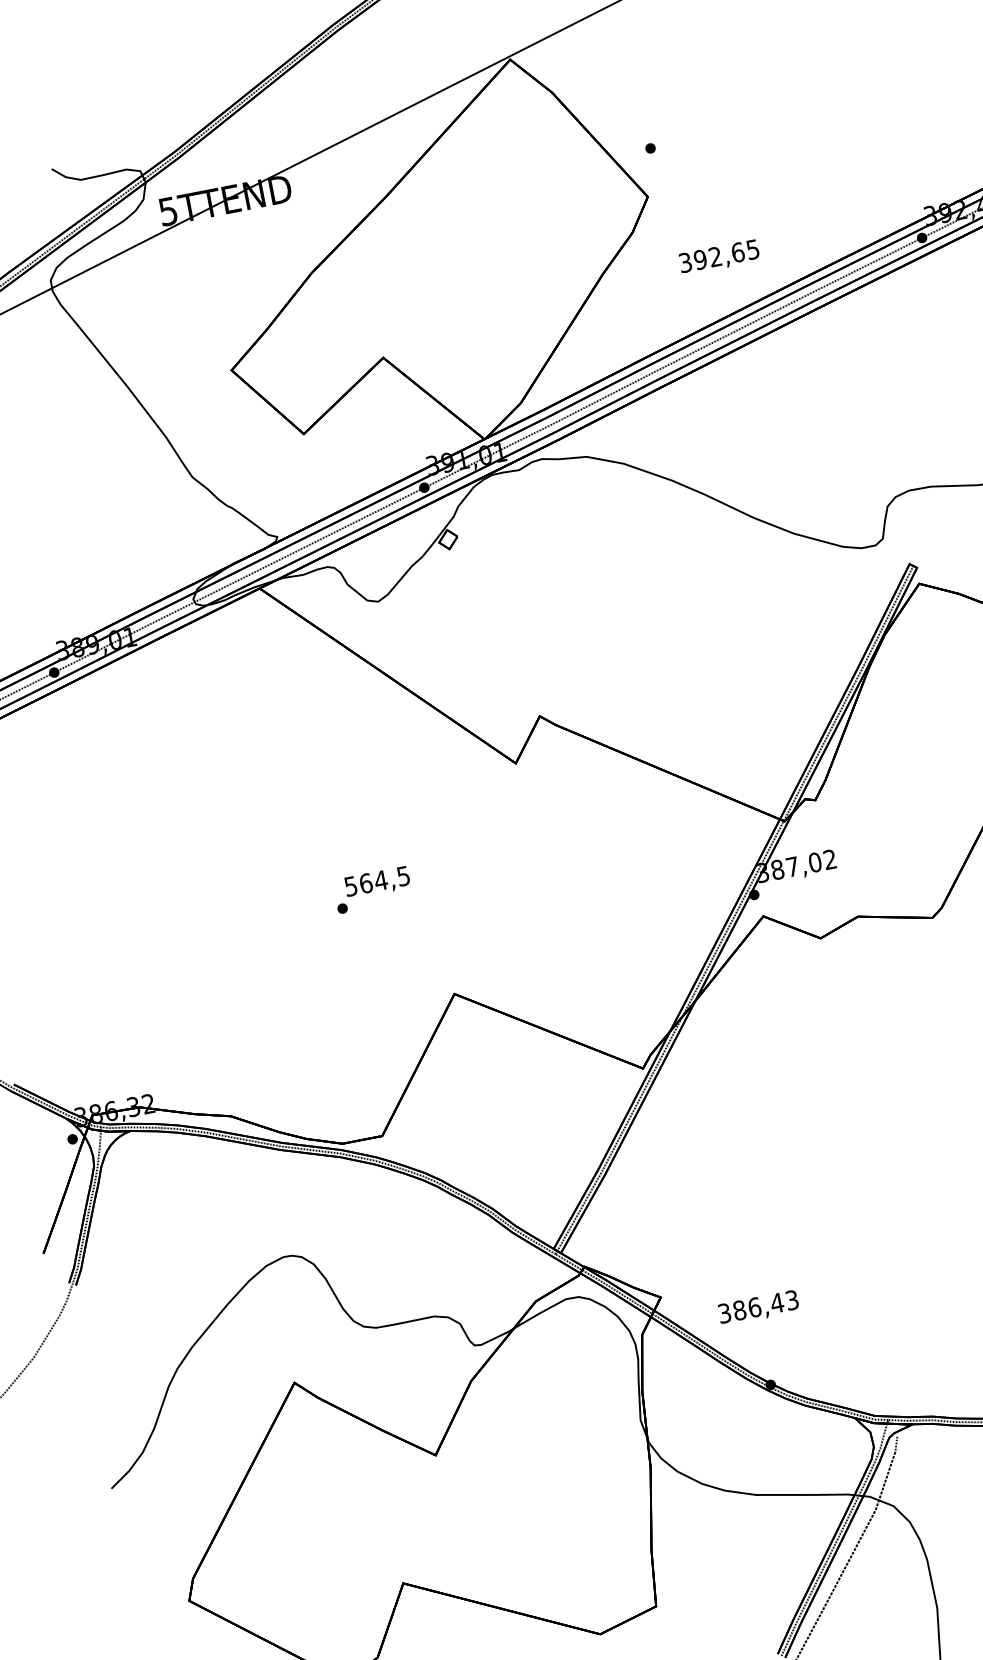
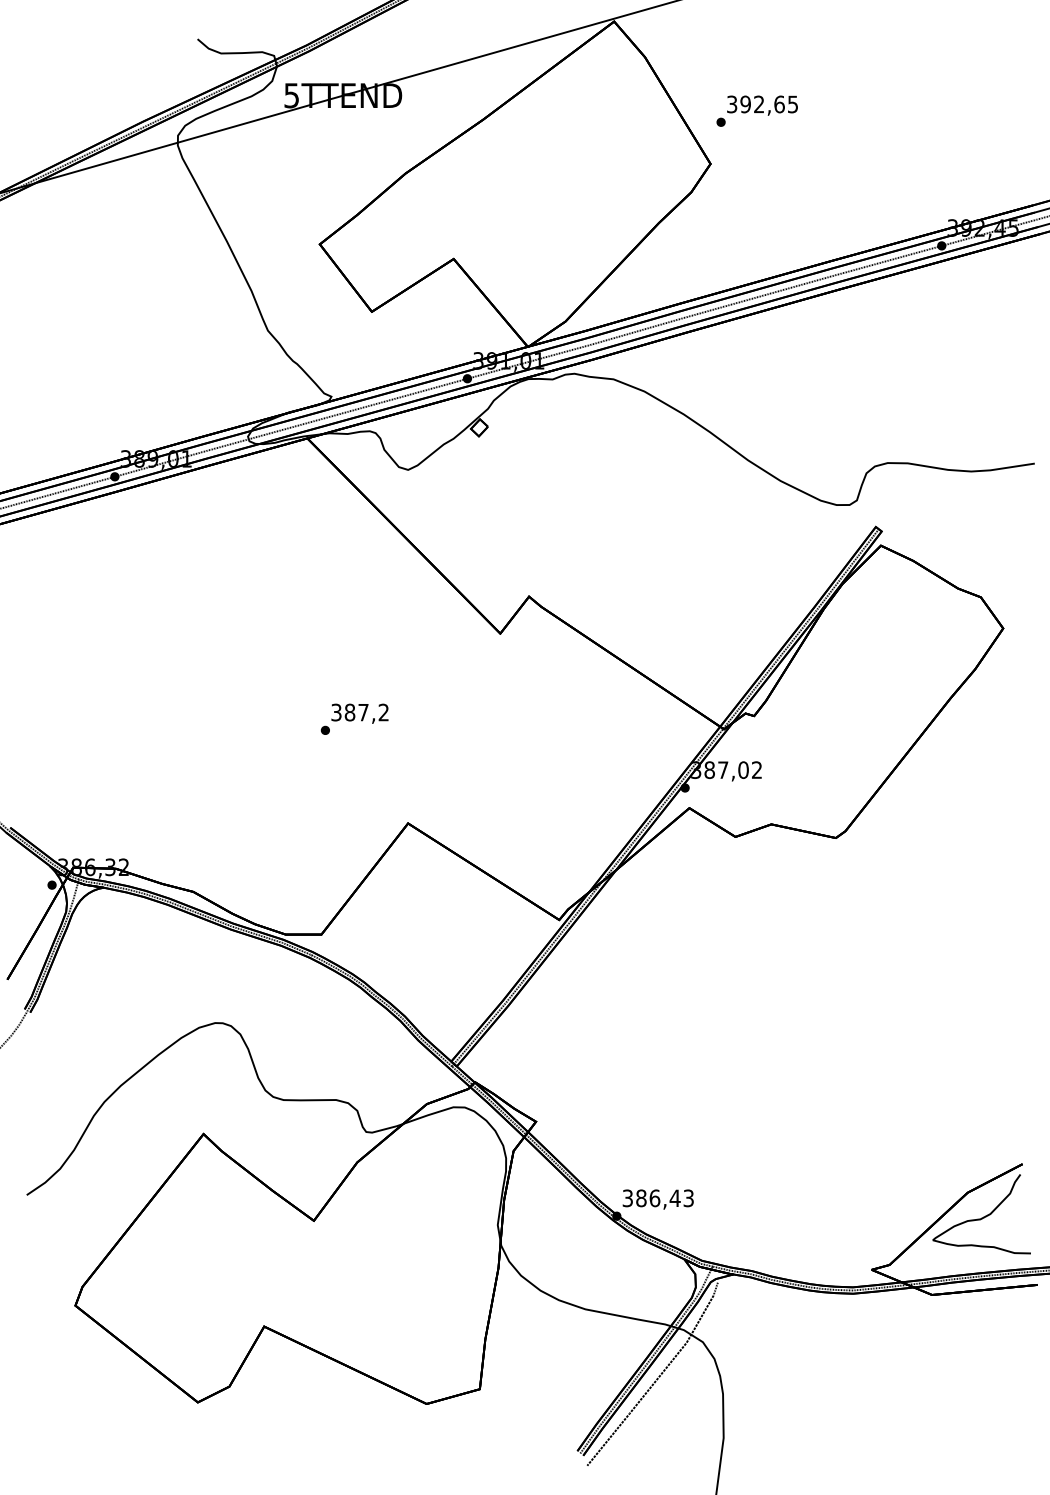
text: (719, 257) -> (762, 105), moved
text: (376, 881) -> (359, 712), 564,5 -> 387,2
text: (757, 1308) -> (657, 1199), moved

